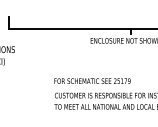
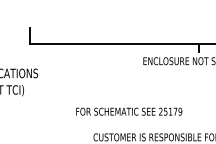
text: (92, 80) -> (129, 110), moved

